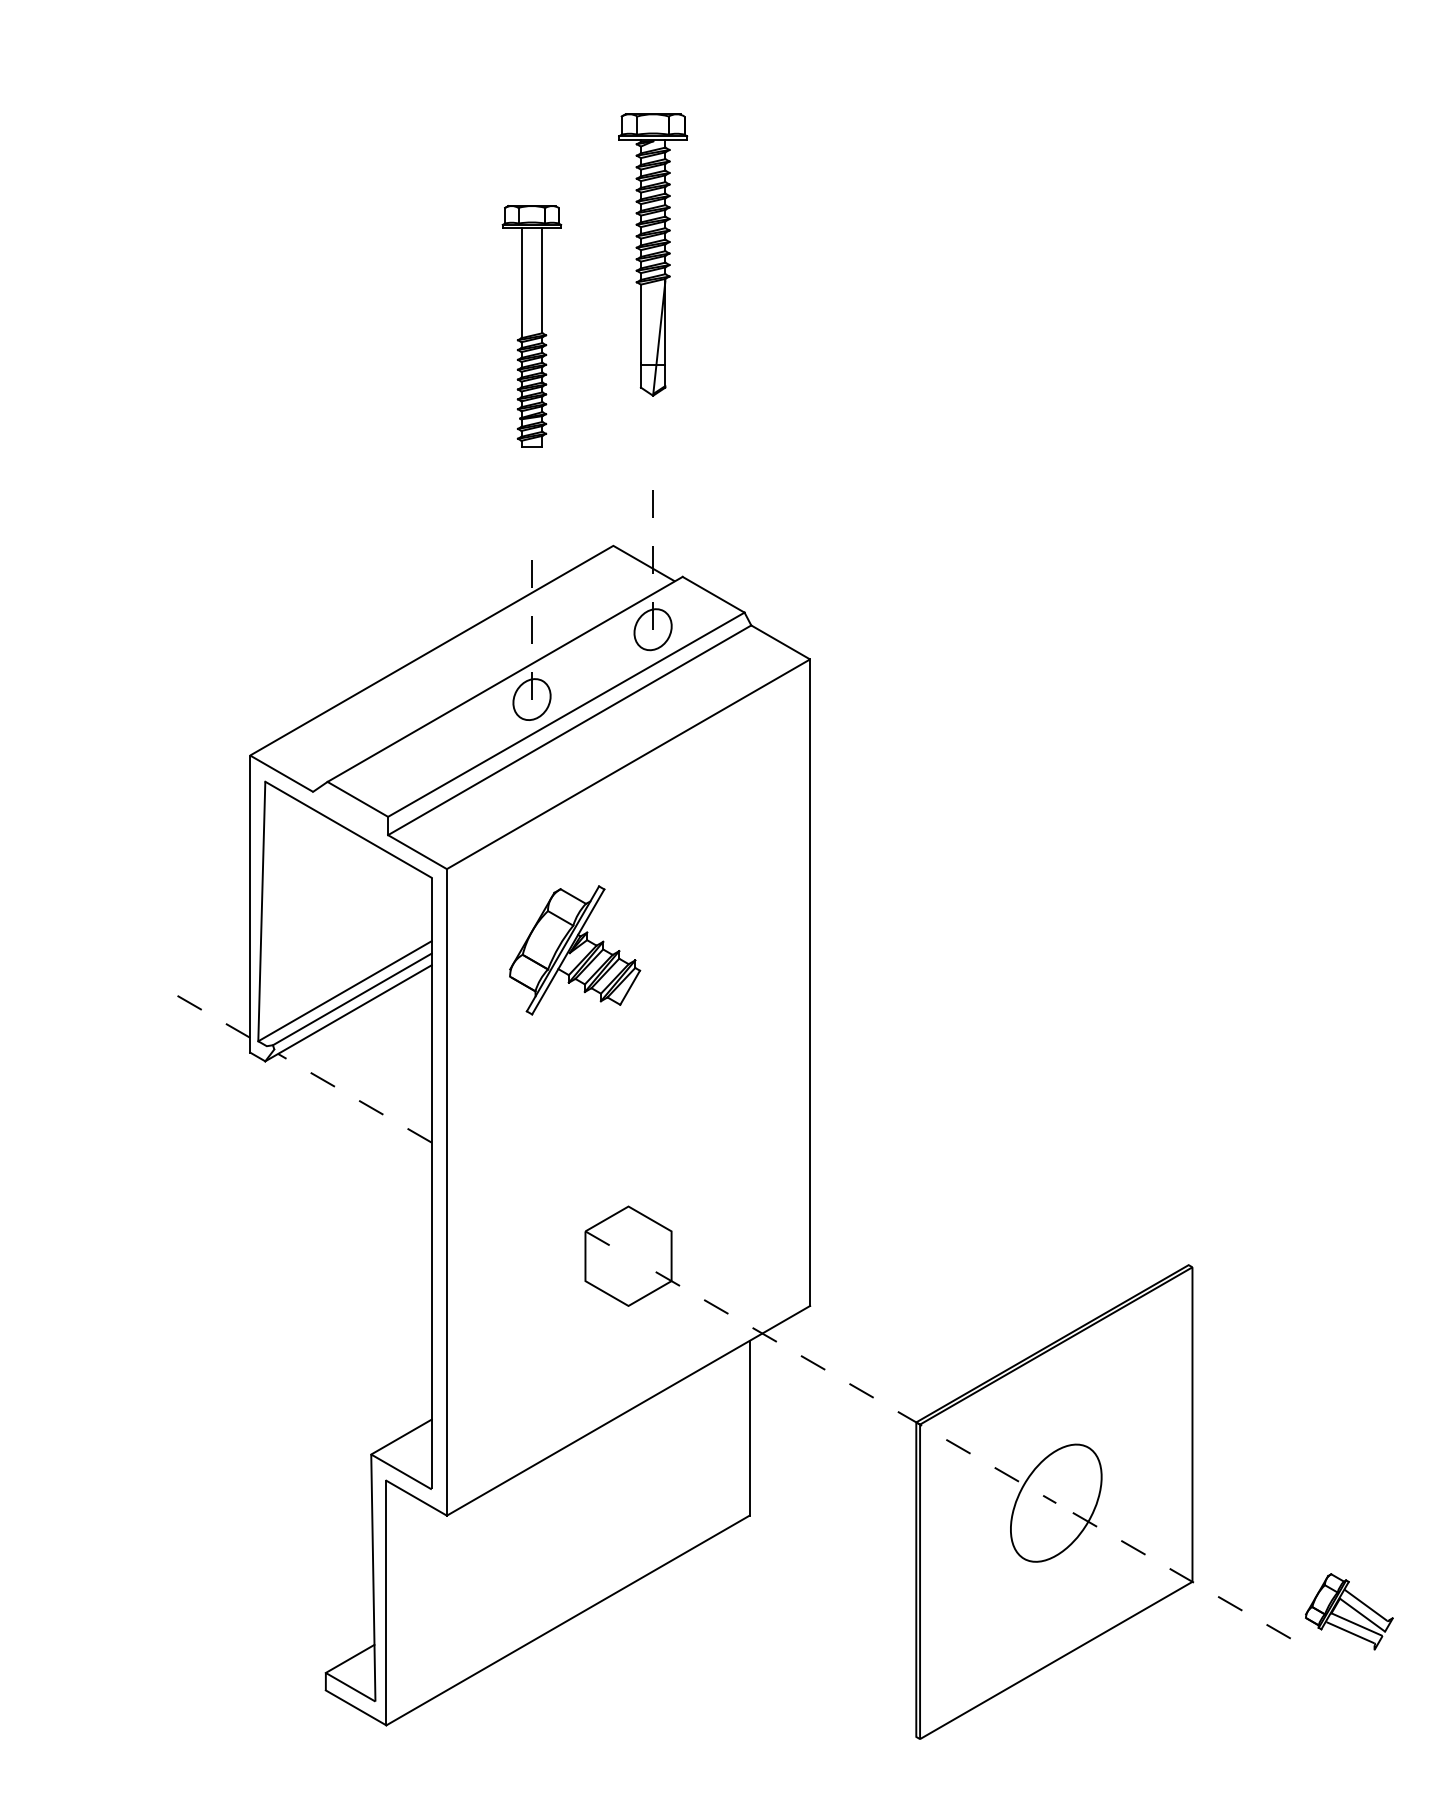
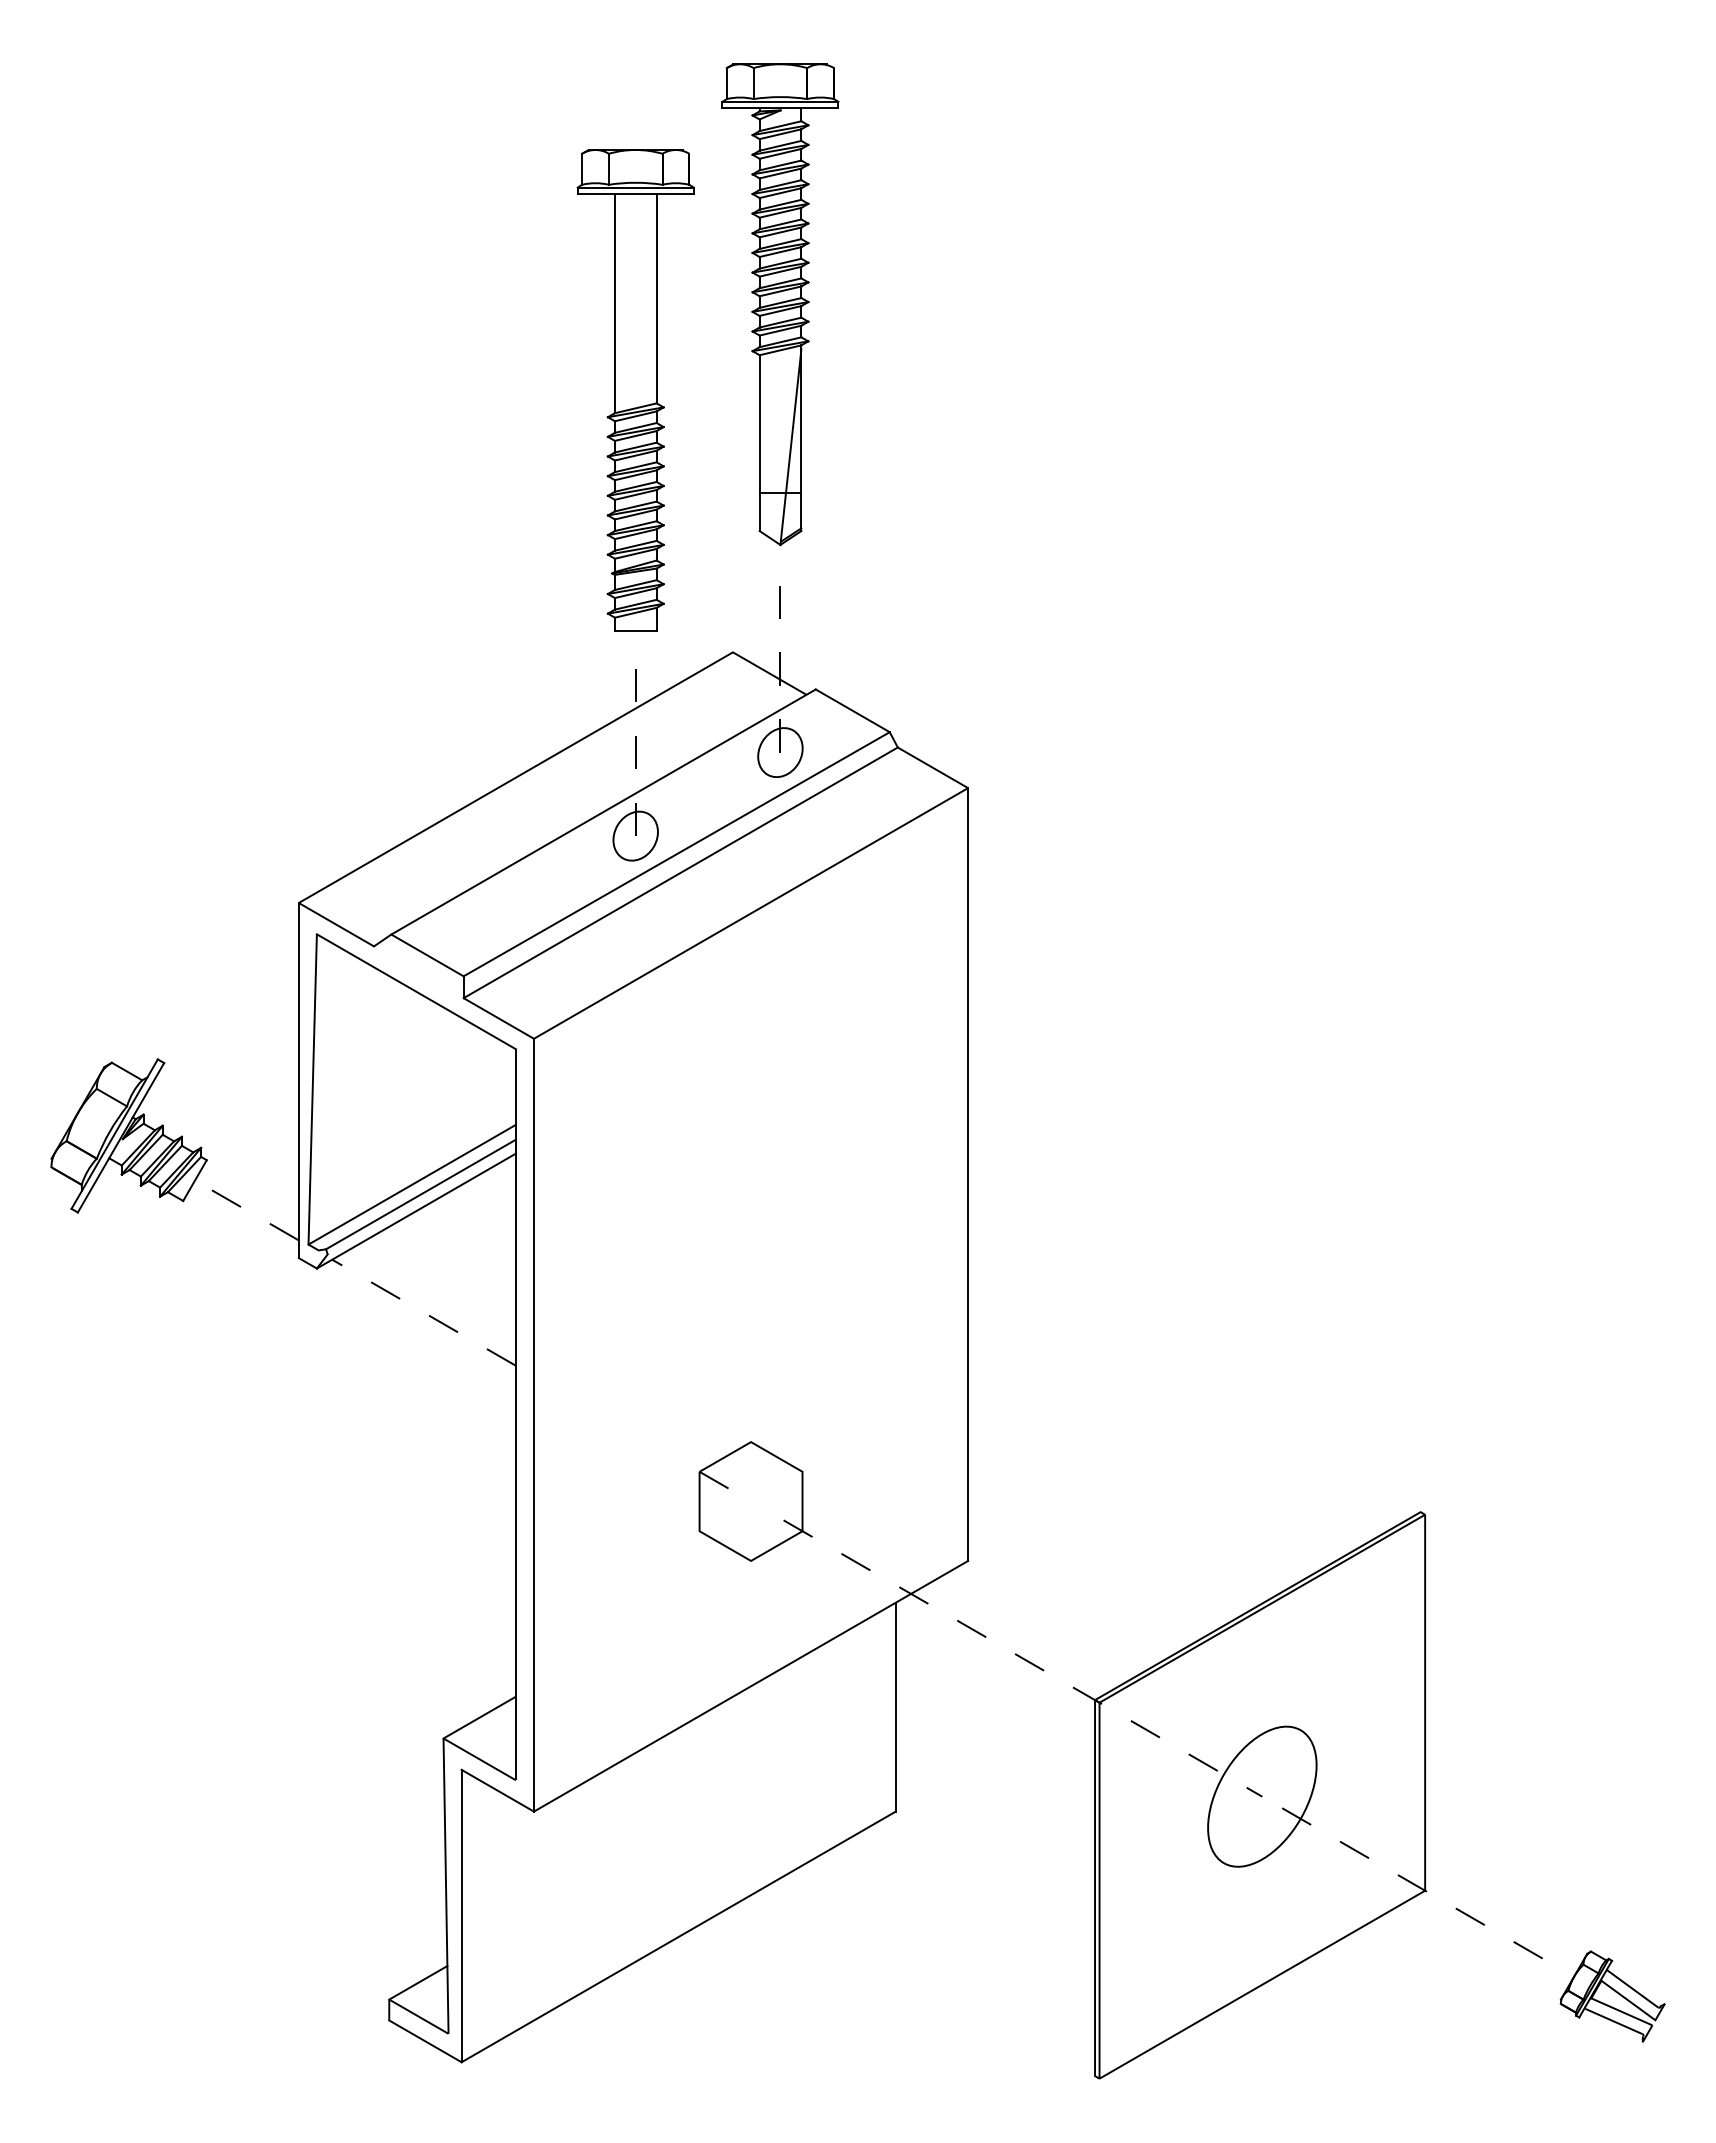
part: (653, 254) -> (780, 304), size x1.43
part: (531, 326) -> (635, 390), size x1.67
part: (574, 950) -> (128, 1135), moved
part: (1349, 1611) -> (1612, 1996), moved

